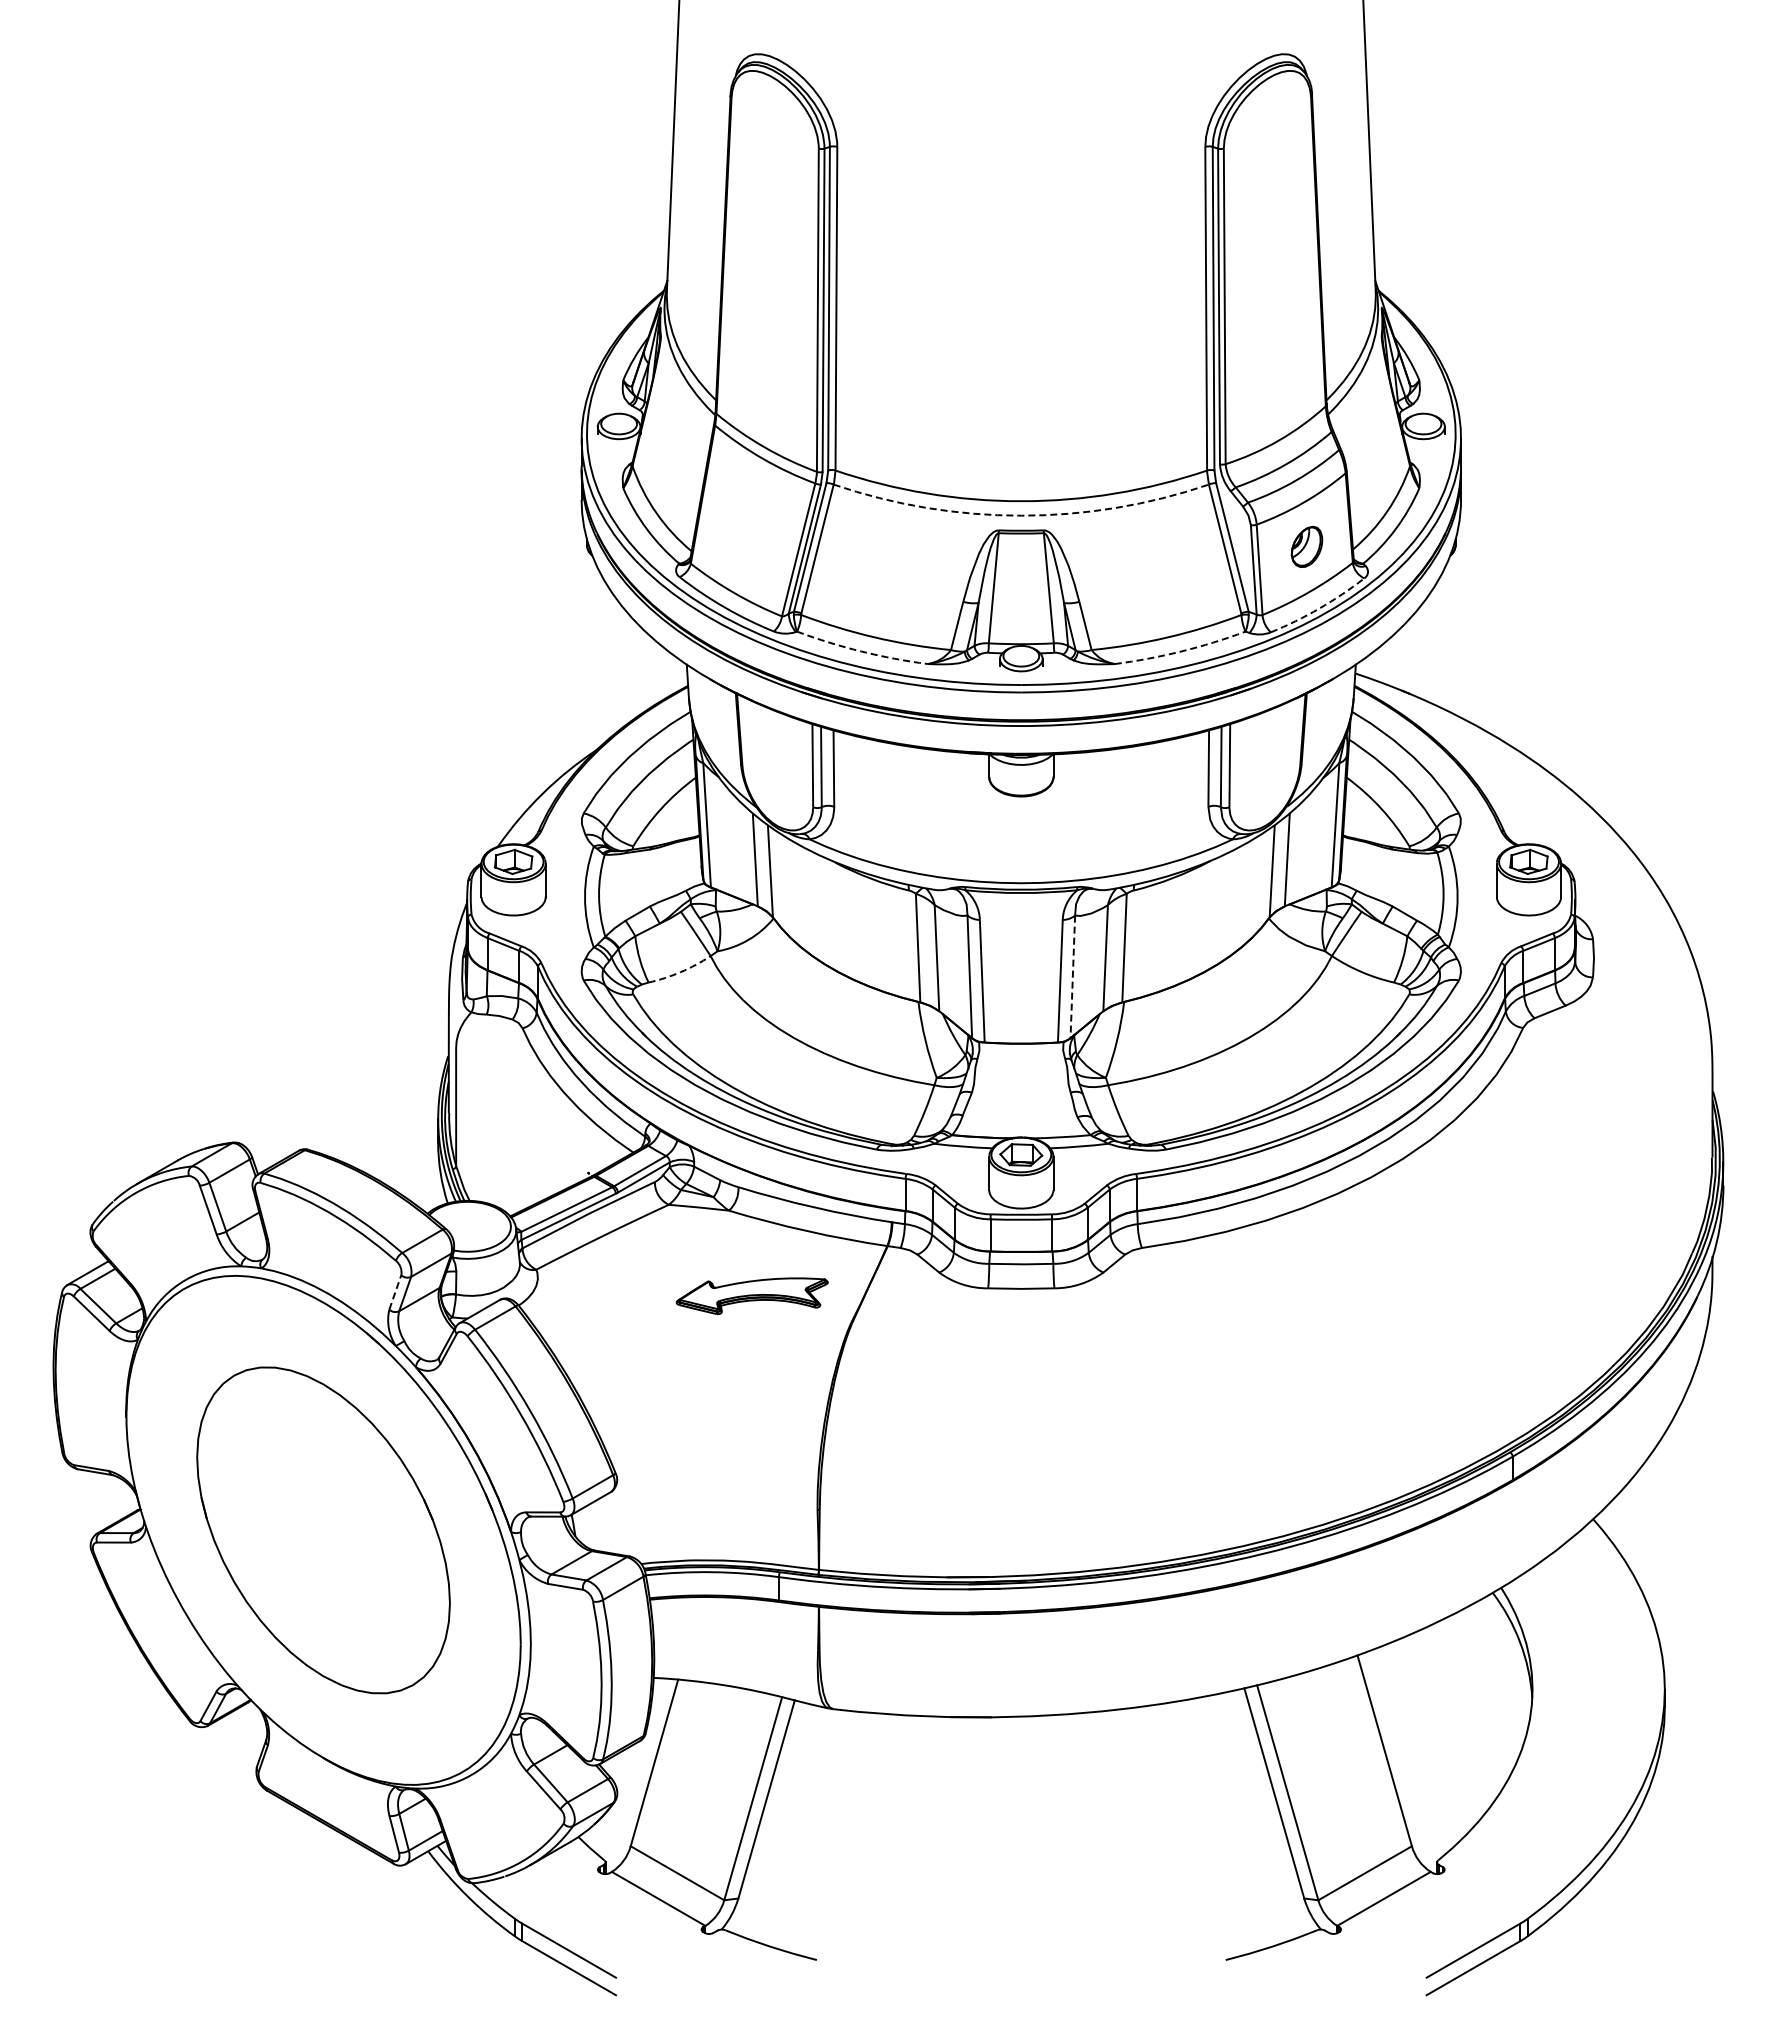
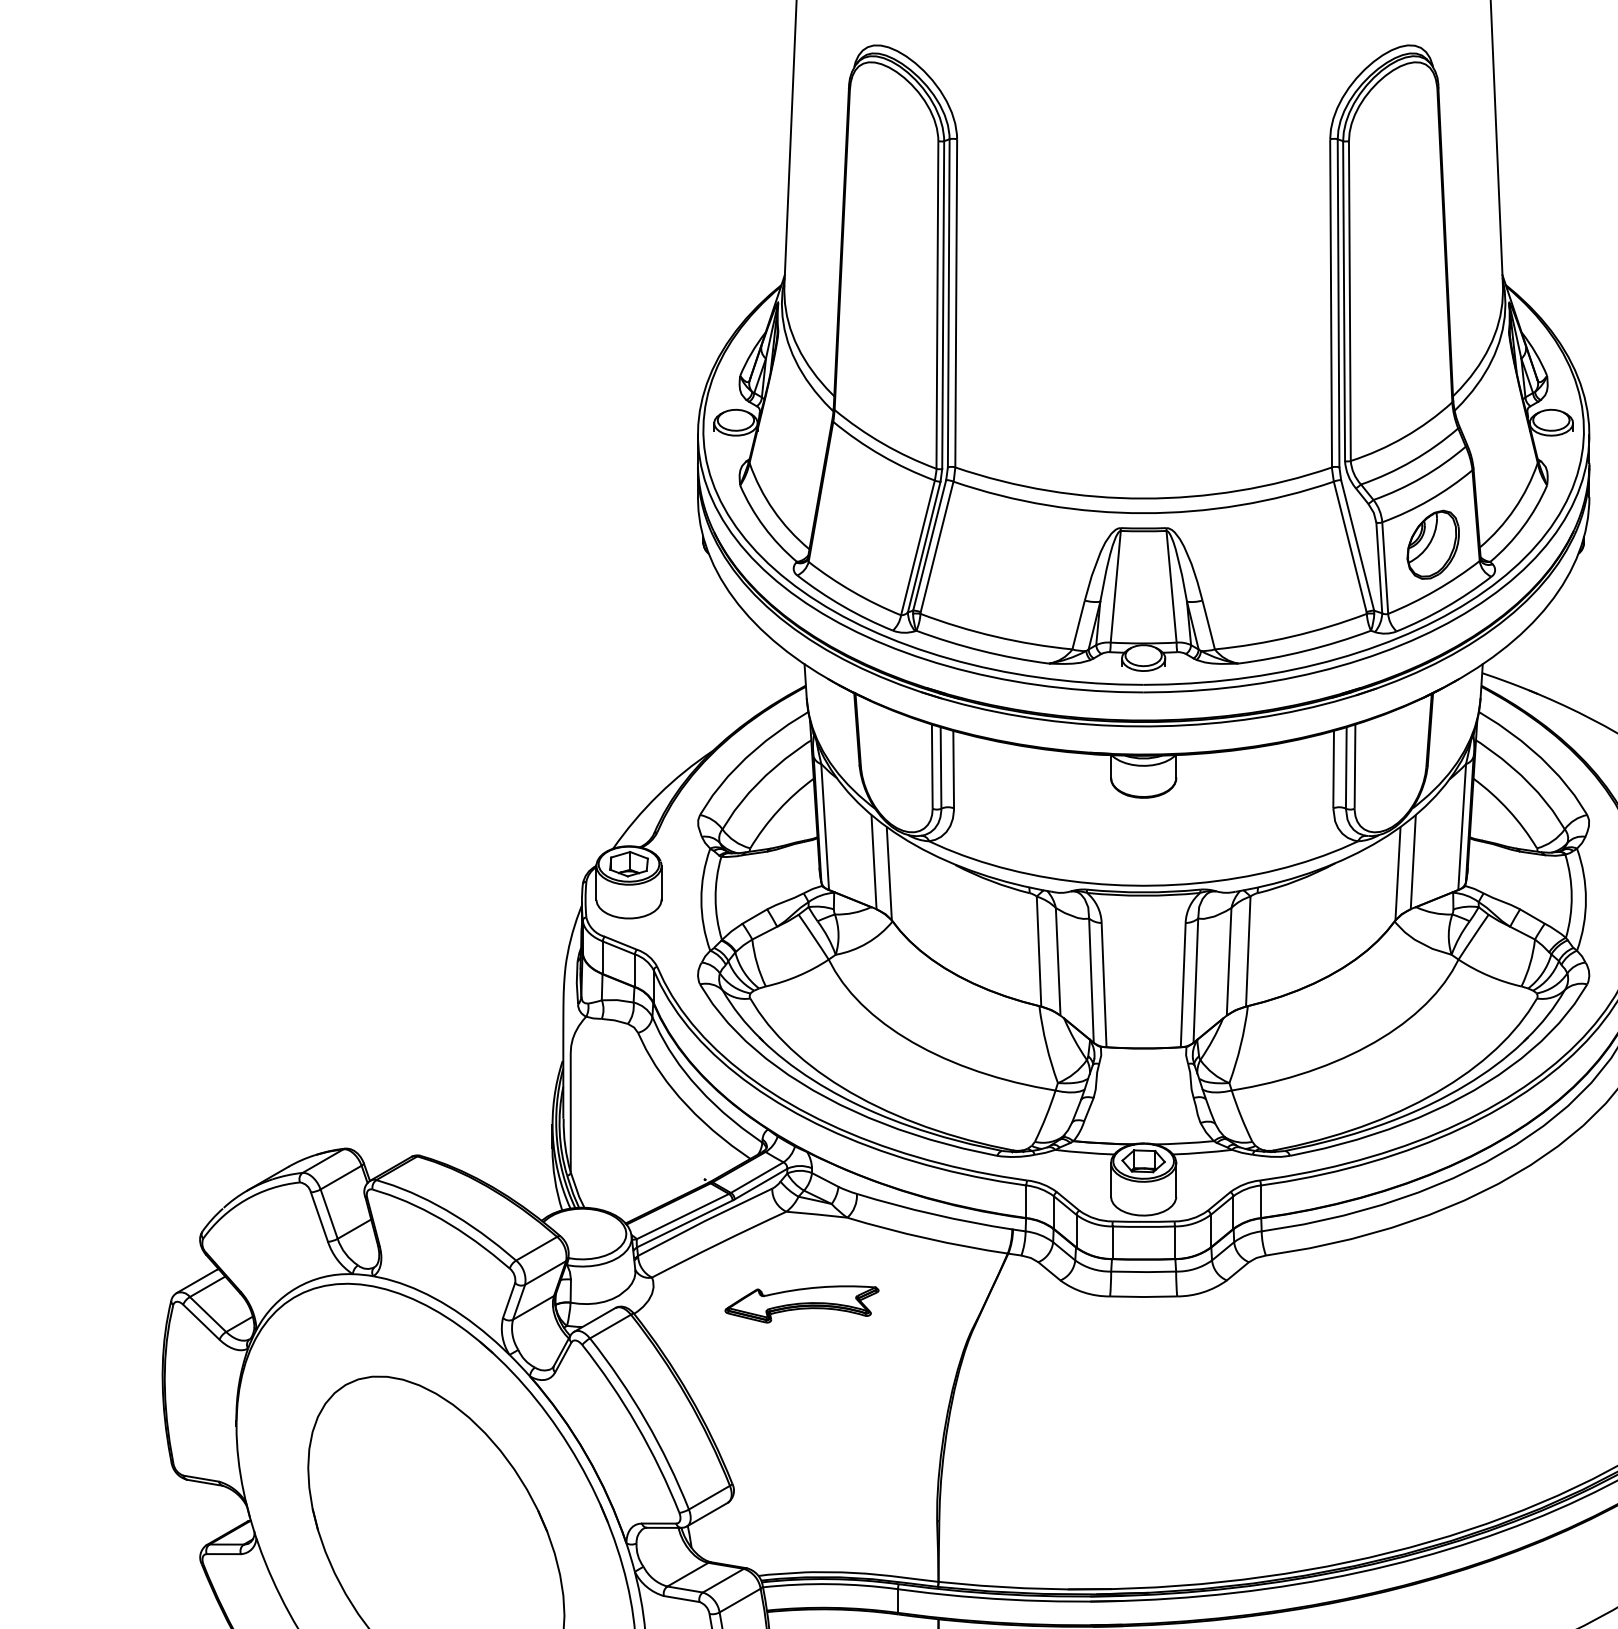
arc: (1021, 515) -> (1143, 513), dashed -> solid
part: (1306, 546) -> (1432, 544), size x1.67
arc: (1319, 608) -> (1445, 607), dashed -> solid
arc: (861, 651) -> (981, 650), dashed -> solid
arc: (1181, 651) -> (1306, 650), dashed -> solid
arc: (680, 972) -> (798, 976), dashed -> solid
line: (1072, 977) -> (1195, 981), dashed -> solid
line: (395, 1291) -> (509, 1299), dashed -> solid
part: (751, 1296) -> (801, 1304), moved

